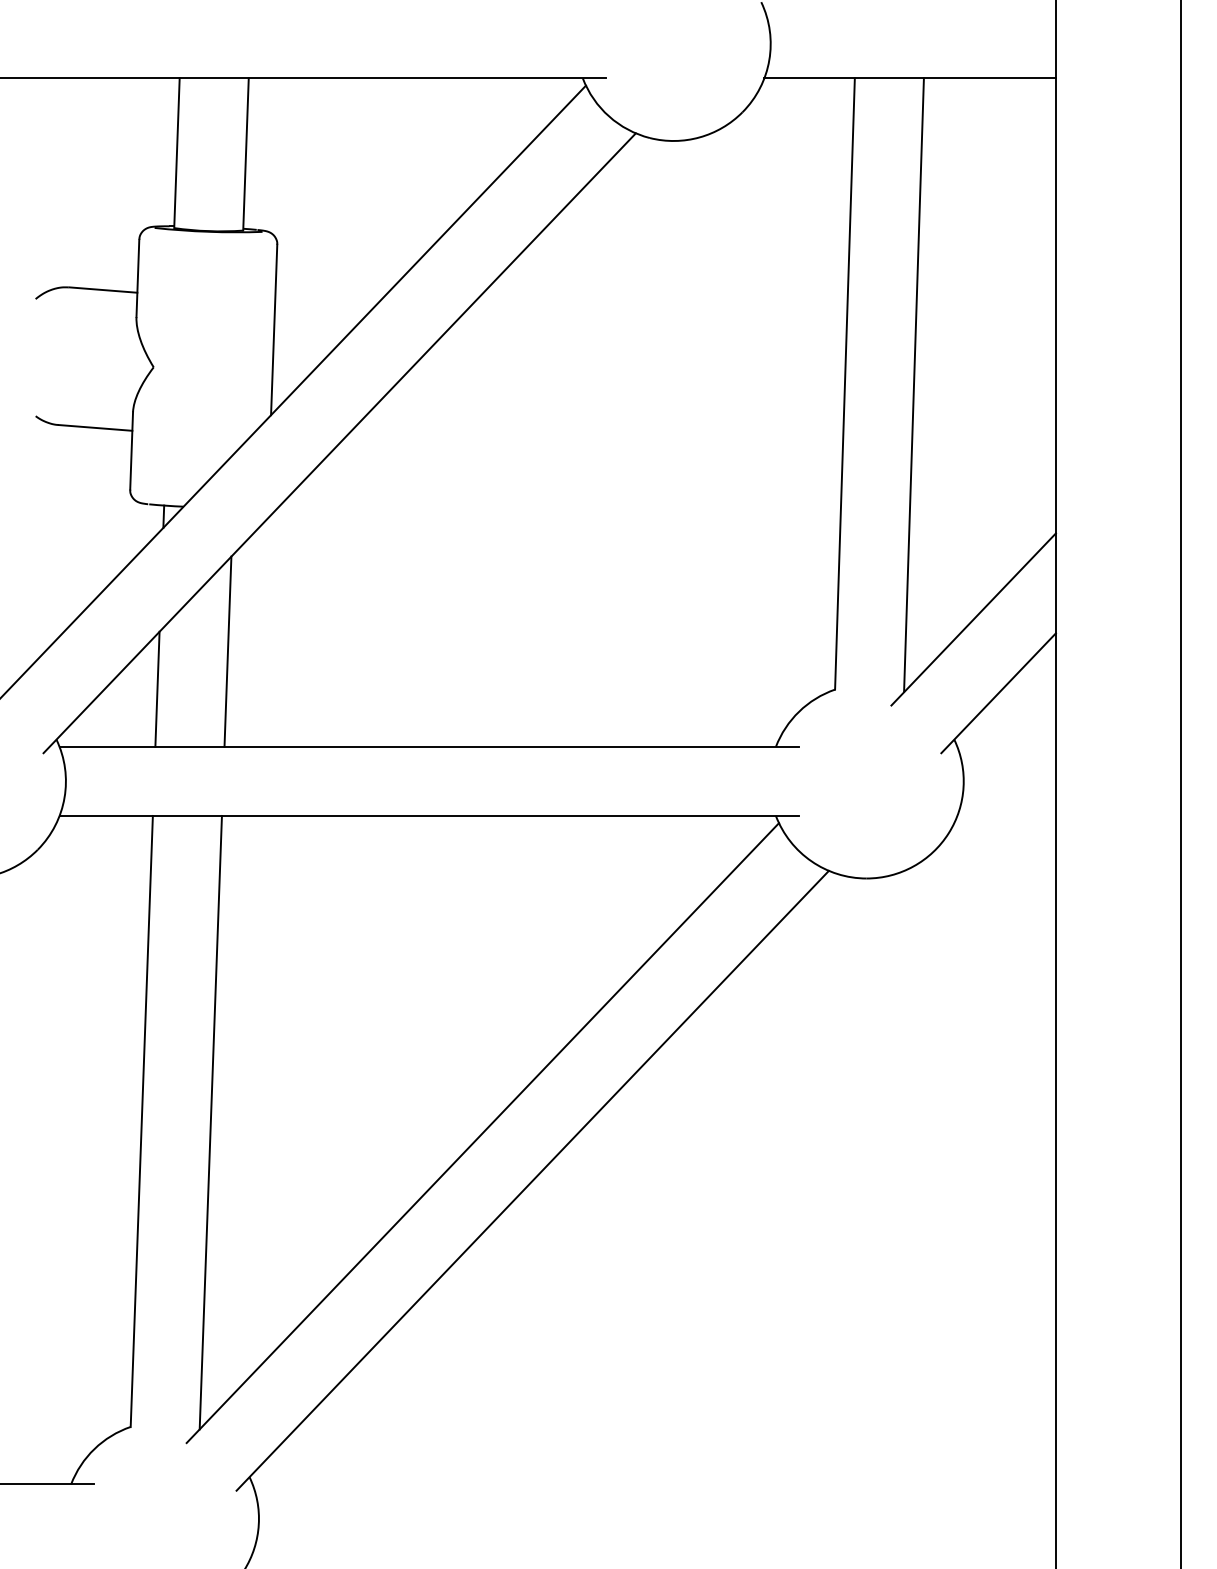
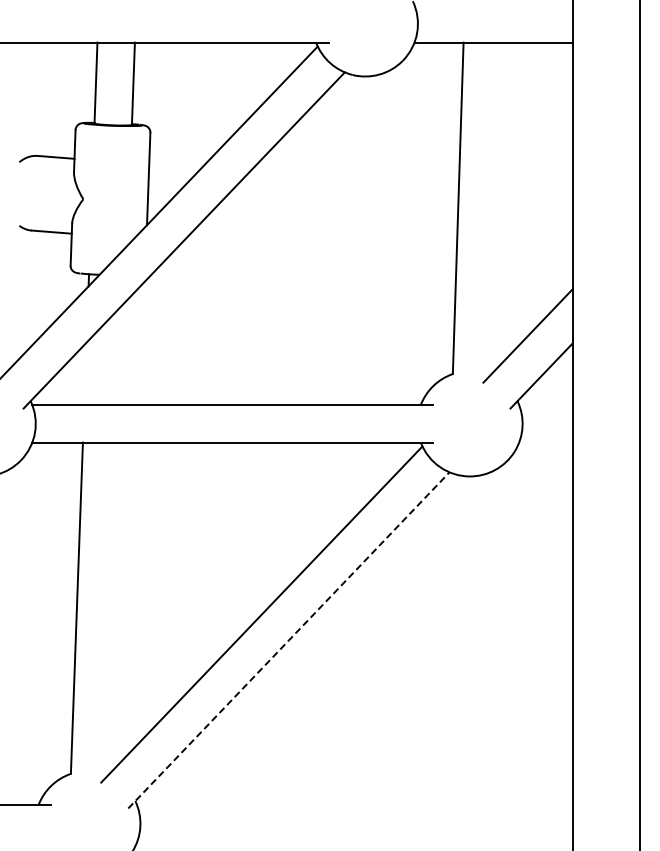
line: (913, 384) -> (495, 208), removed
line: (227, 651) -> (123, 353), removed
line: (157, 688) -> (85, 373), removed
line: (211, 1121) -> (114, 608), removed
line: (533, 1180) -> (289, 640), solid -> dashed

